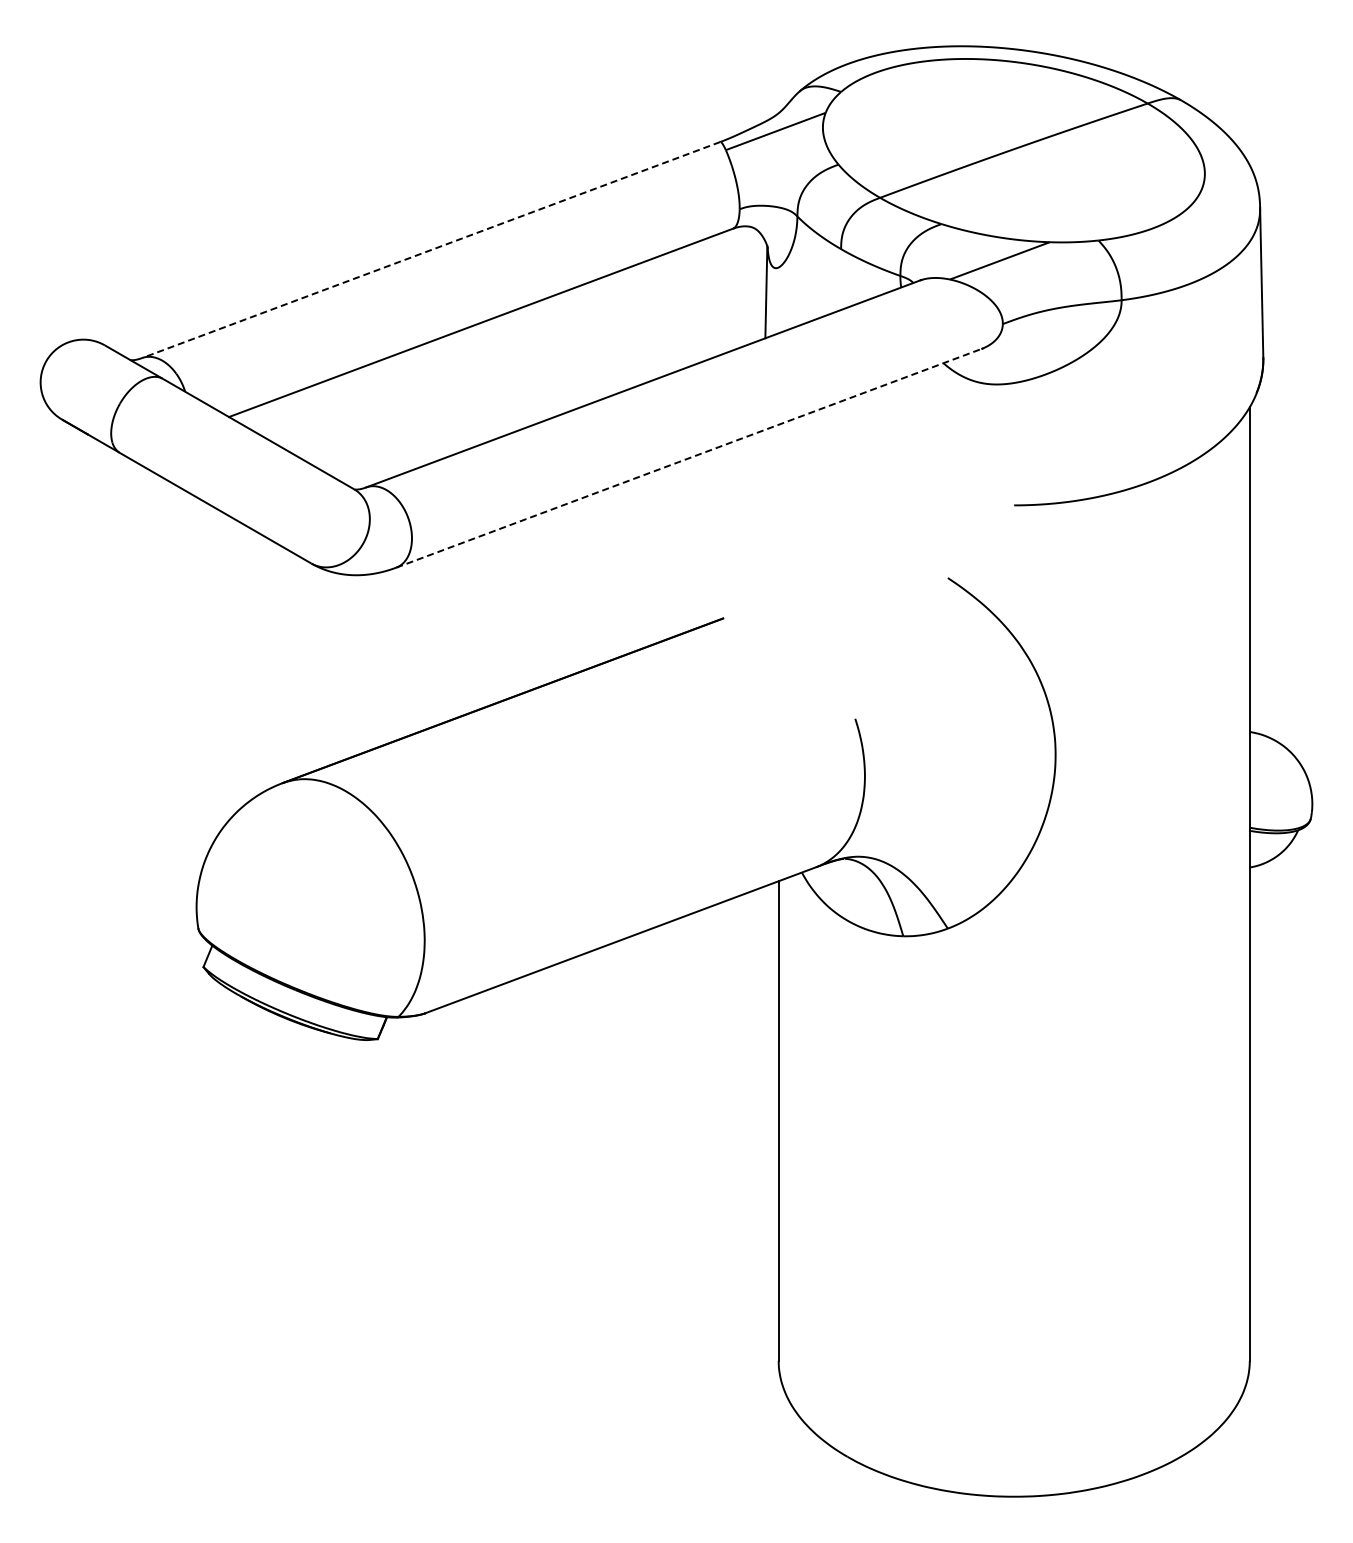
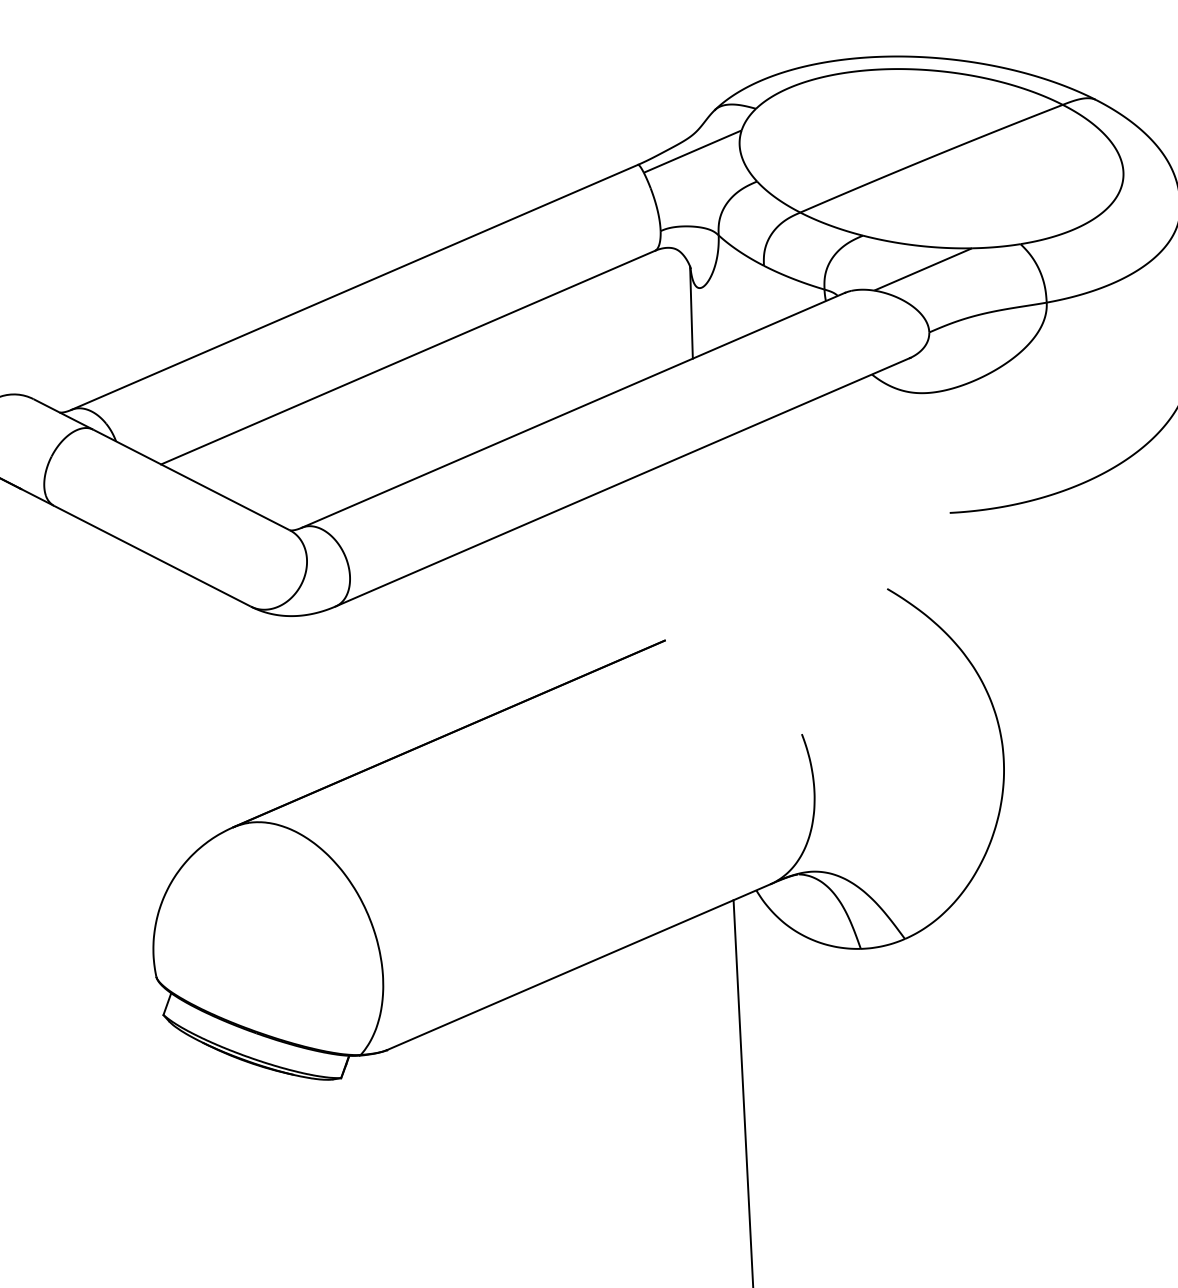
line: (431, 250) -> (354, 287), dashed -> solid
line: (689, 458) -> (623, 482), dashed -> solid

